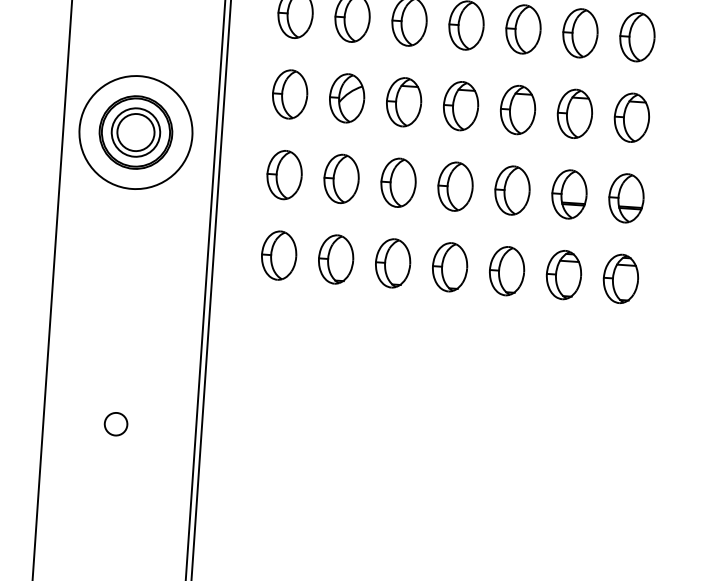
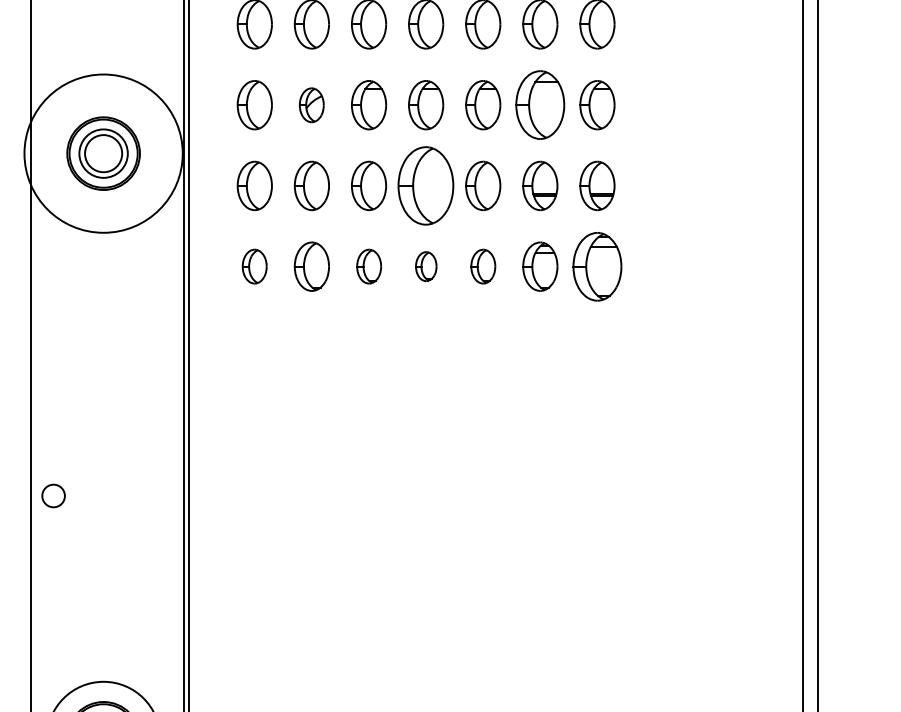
part: (346, 98) -> (311, 105), size x0.7
part: (575, 114) -> (540, 105), size x1.4
circle: (135, 132) -> (103, 153), size x1.4
part: (455, 186) -> (426, 185), size x1.6
part: (278, 255) -> (254, 266), size x0.7
part: (393, 263) -> (369, 266), size x0.7
part: (450, 267) -> (426, 266), size x0.6
part: (507, 270) -> (483, 266), size x0.7
part: (621, 278) -> (597, 266), size x1.4
circle: (116, 423) -> (53, 495), moved

